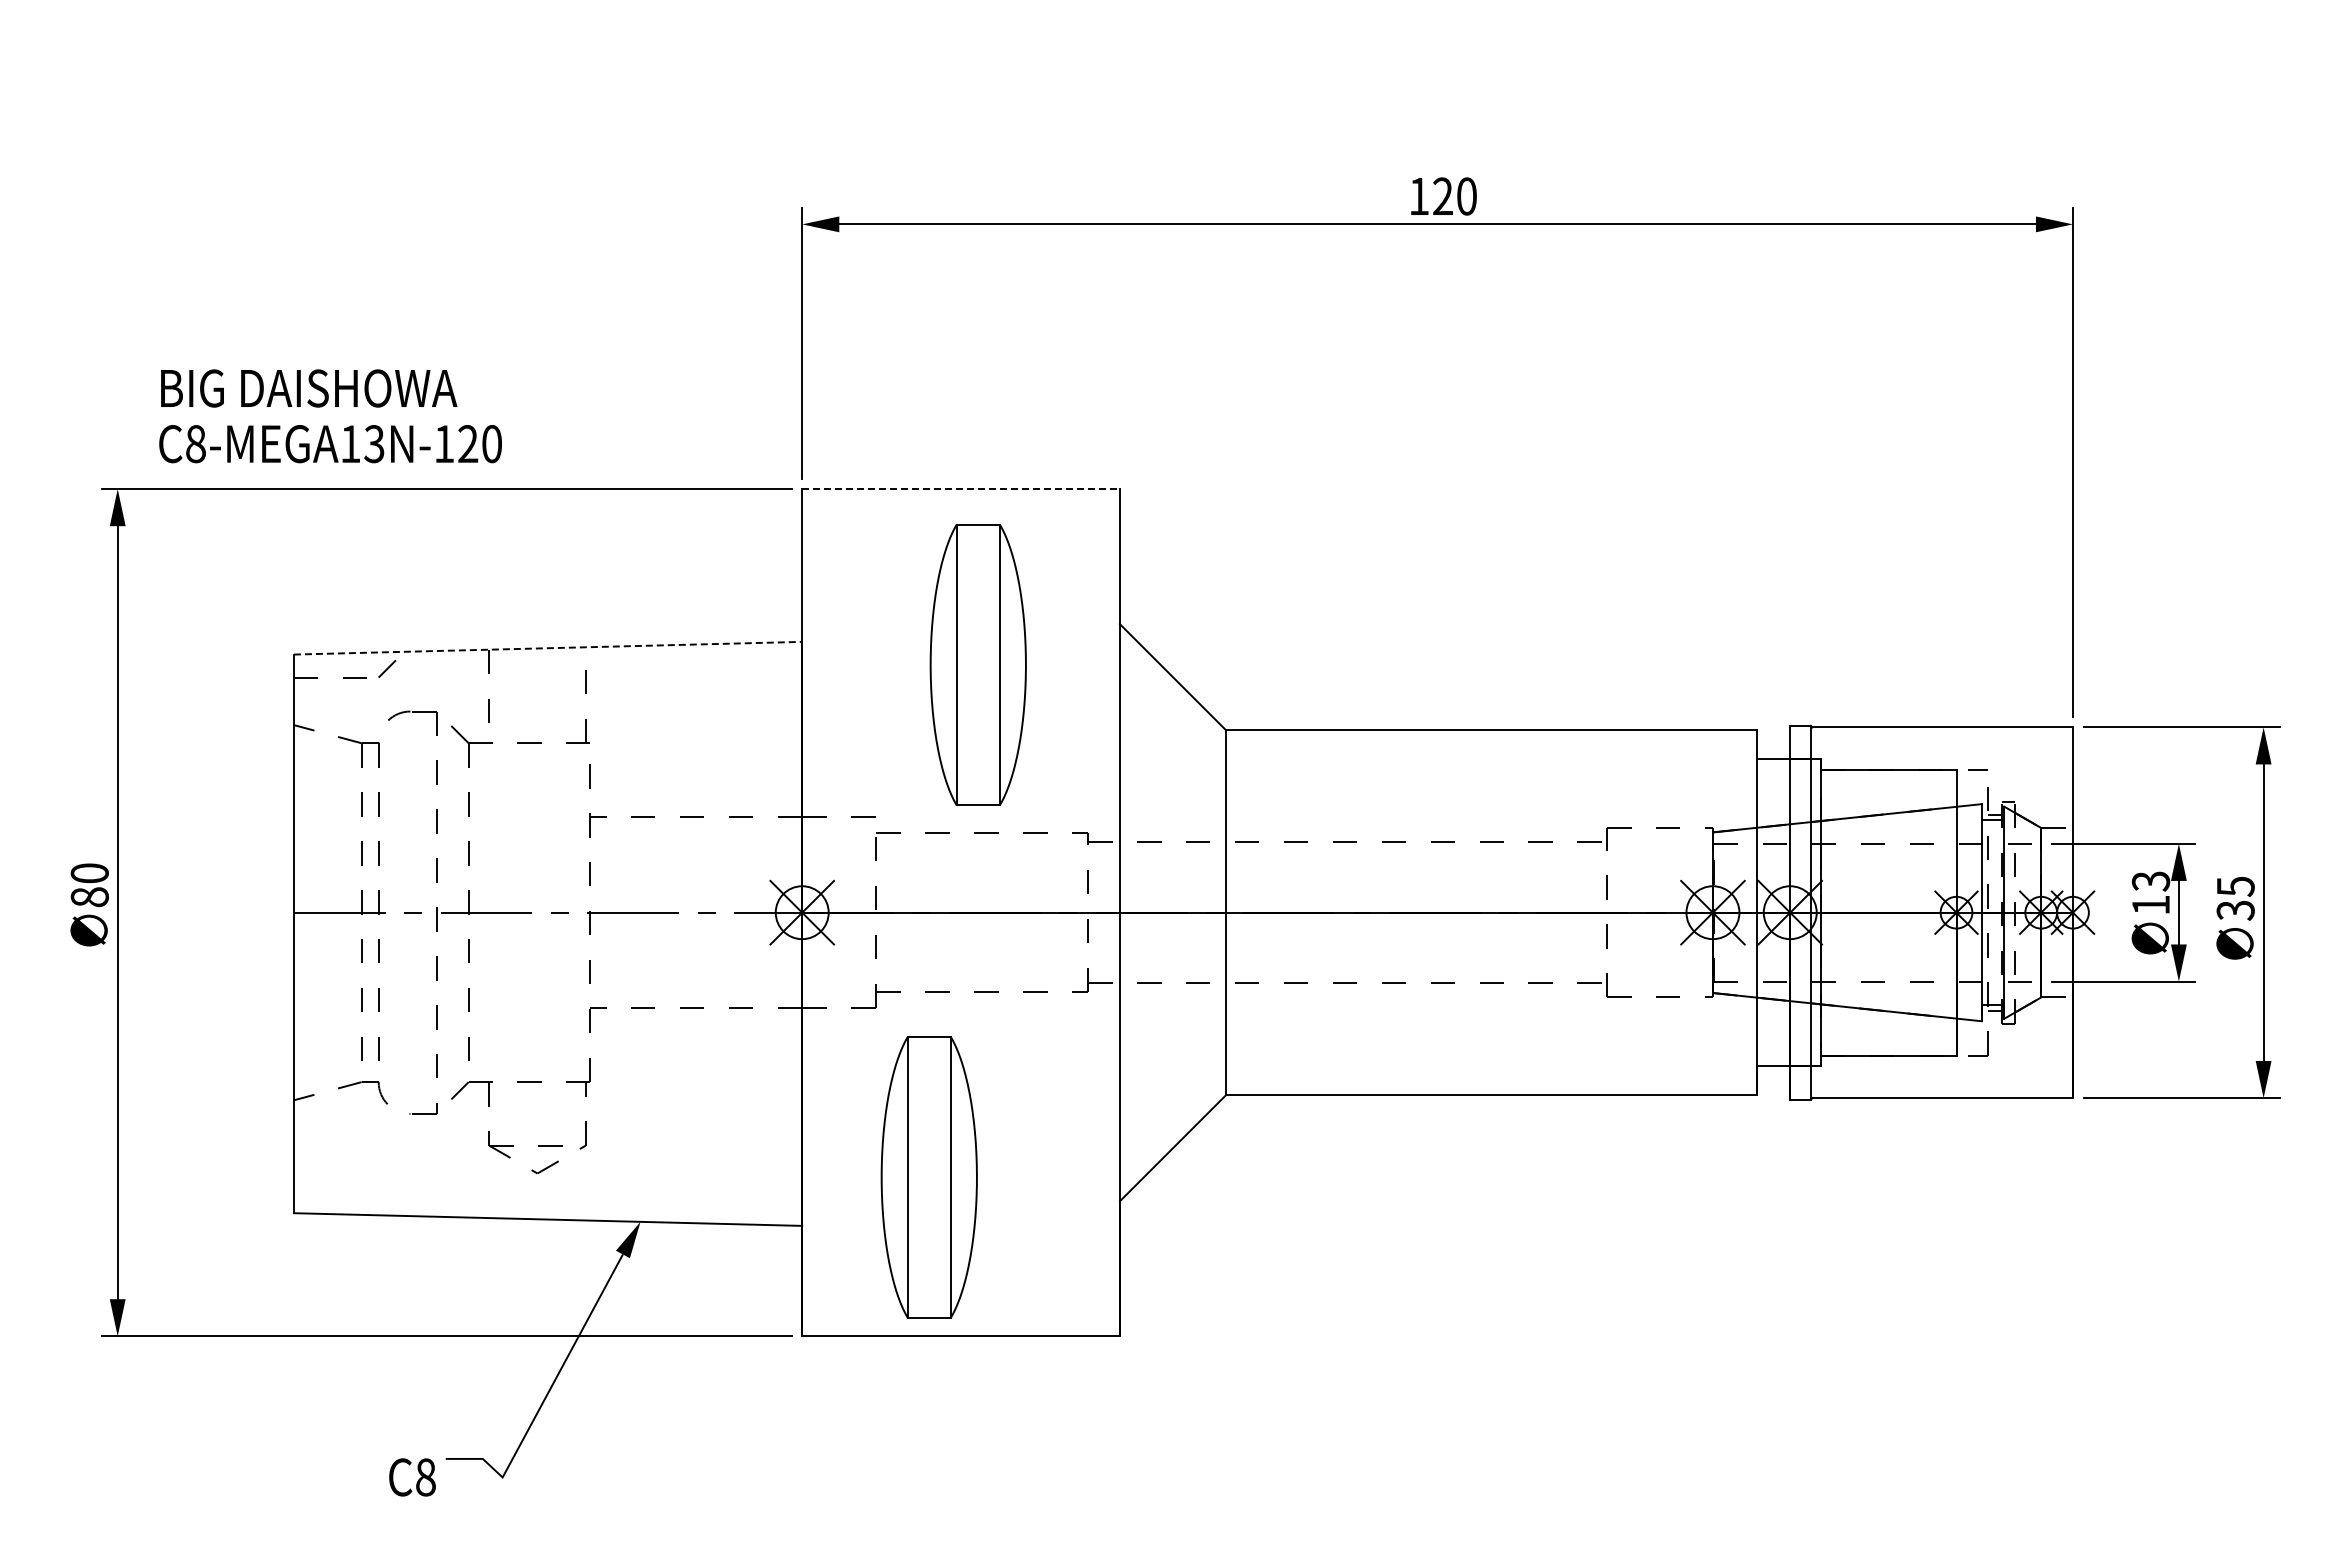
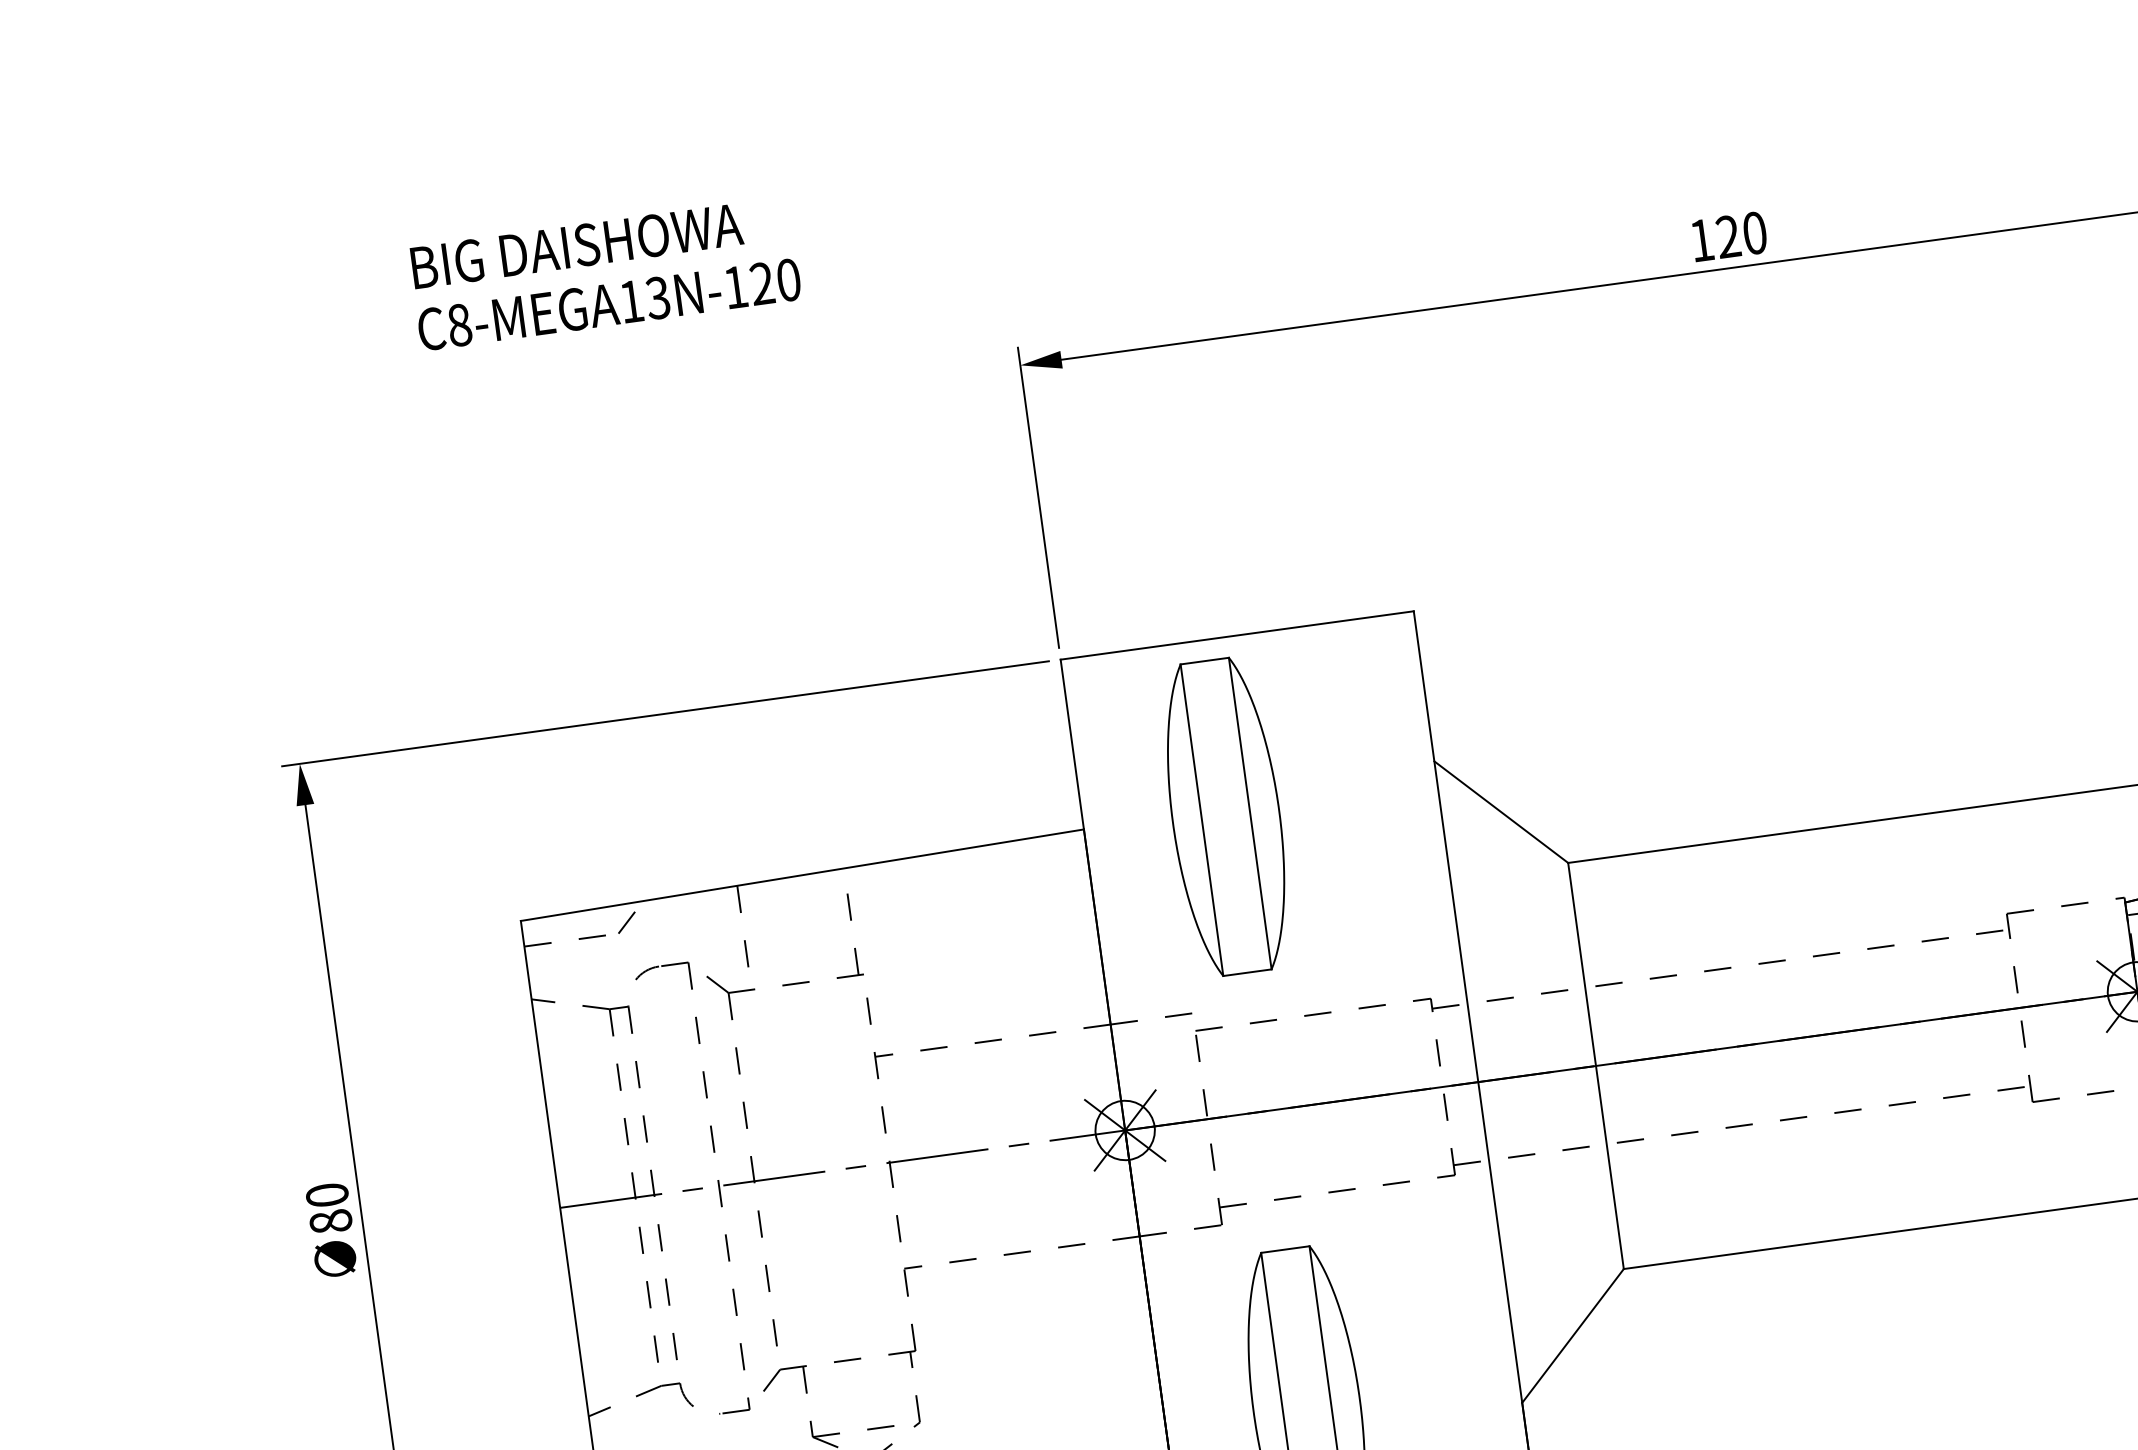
text: (330, 416) -> (605, 274), moved
line: (961, 489) -> (1237, 635), dashed -> solid
line: (548, 648) -> (802, 875), dashed -> solid
part: (977, 664) -> (1225, 816), moved

